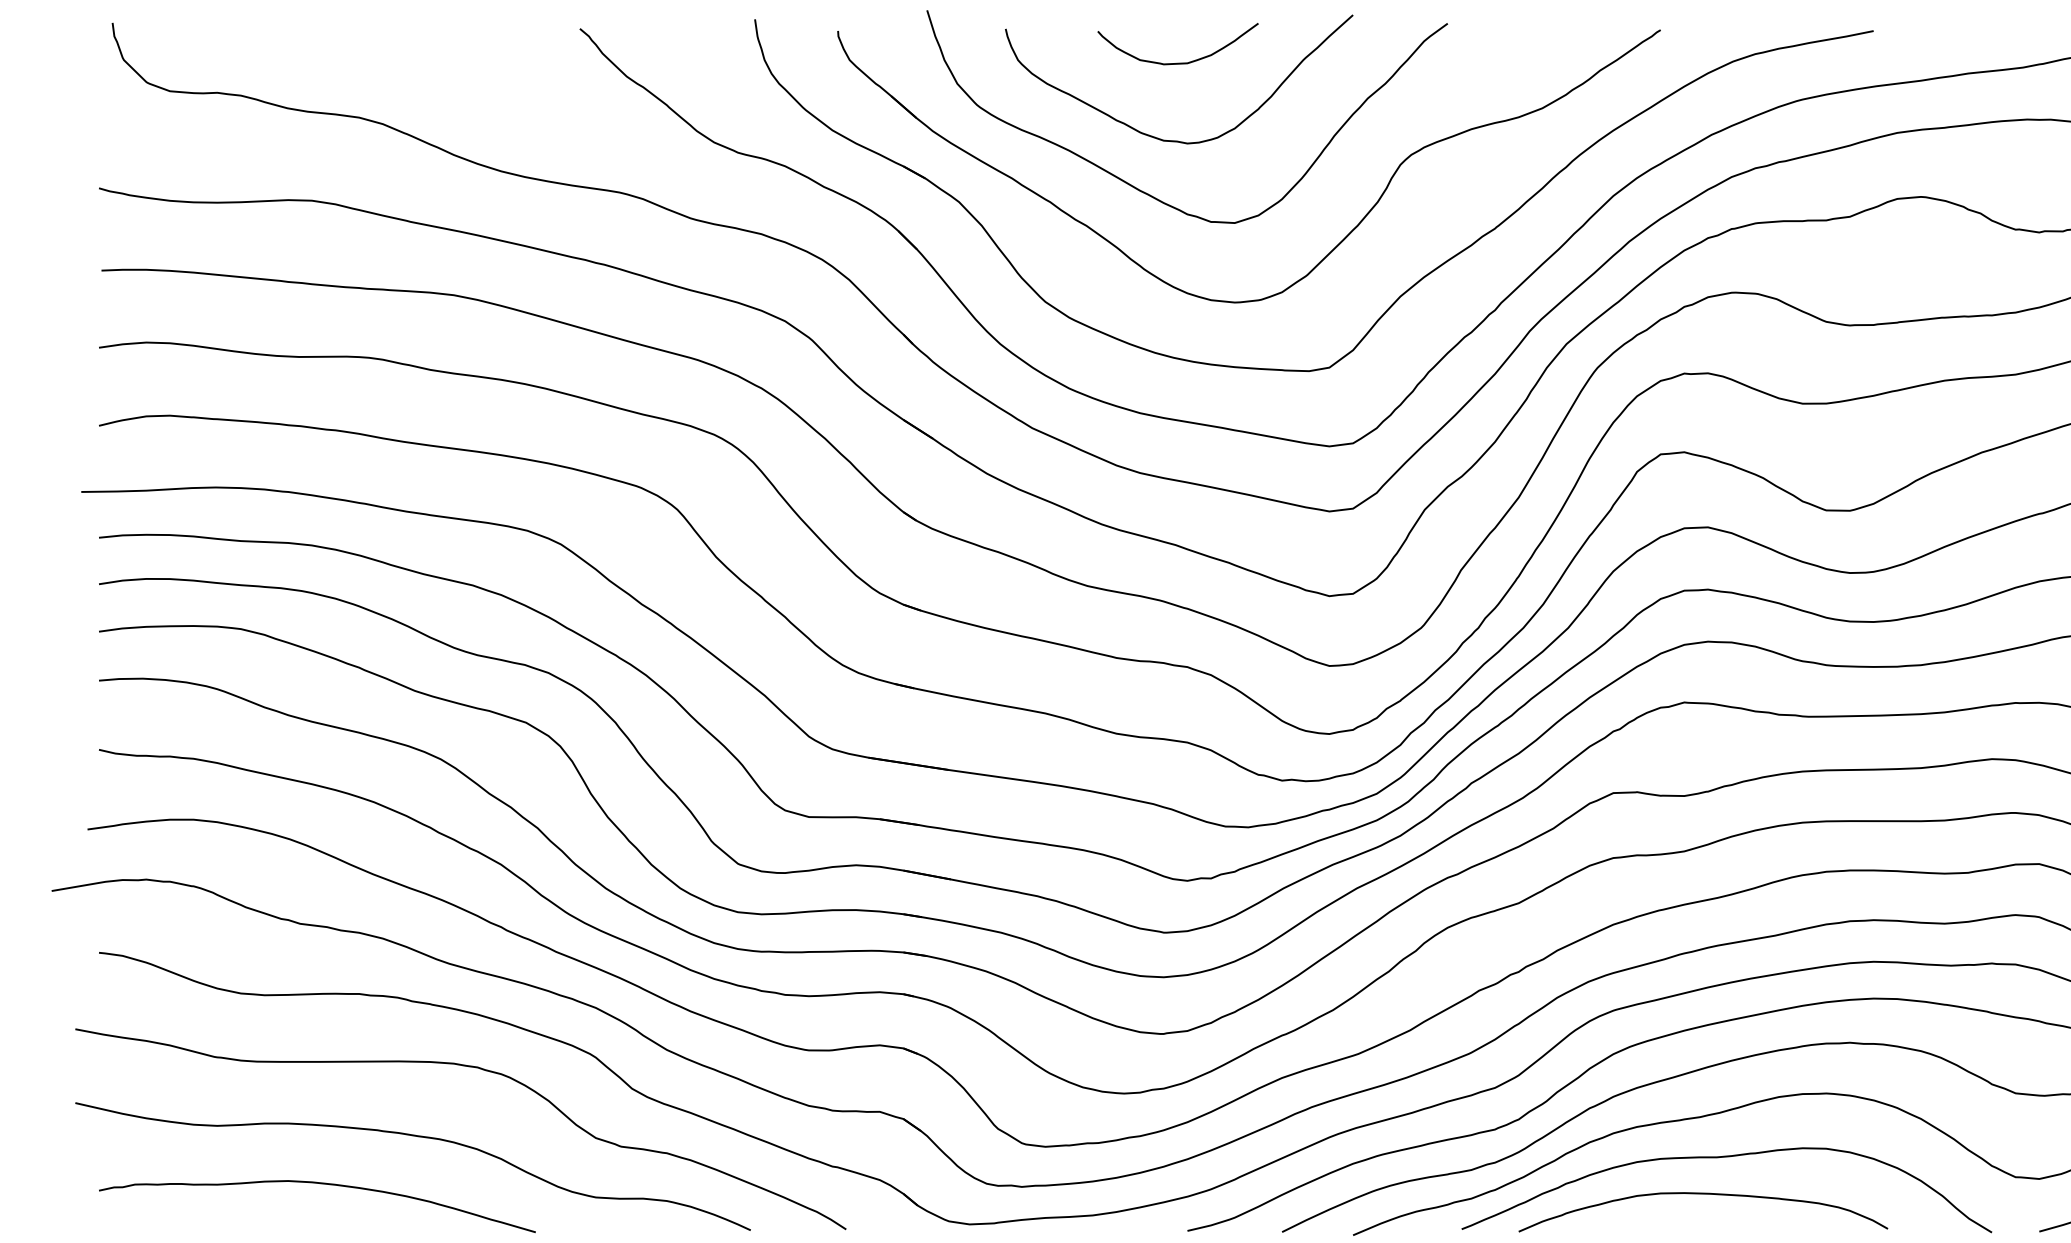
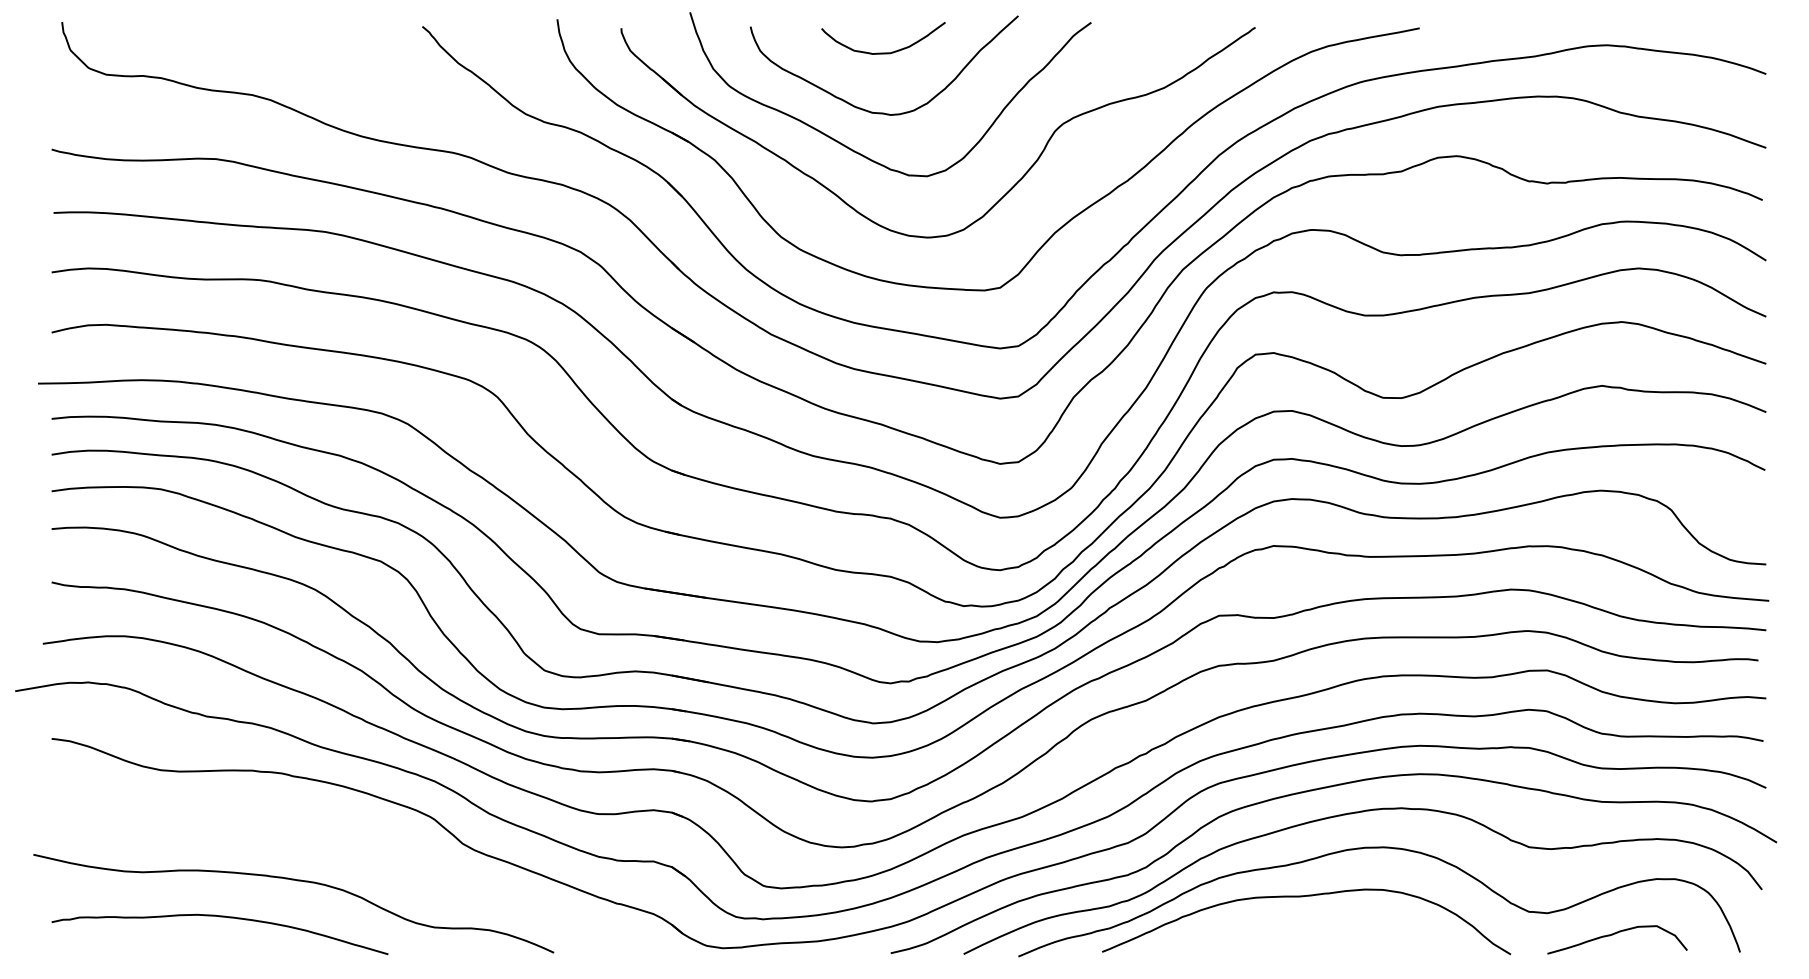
curve: (468, 1067) -> (336, 827), removed
curve: (1703, 1194) -> (1288, 925), removed

